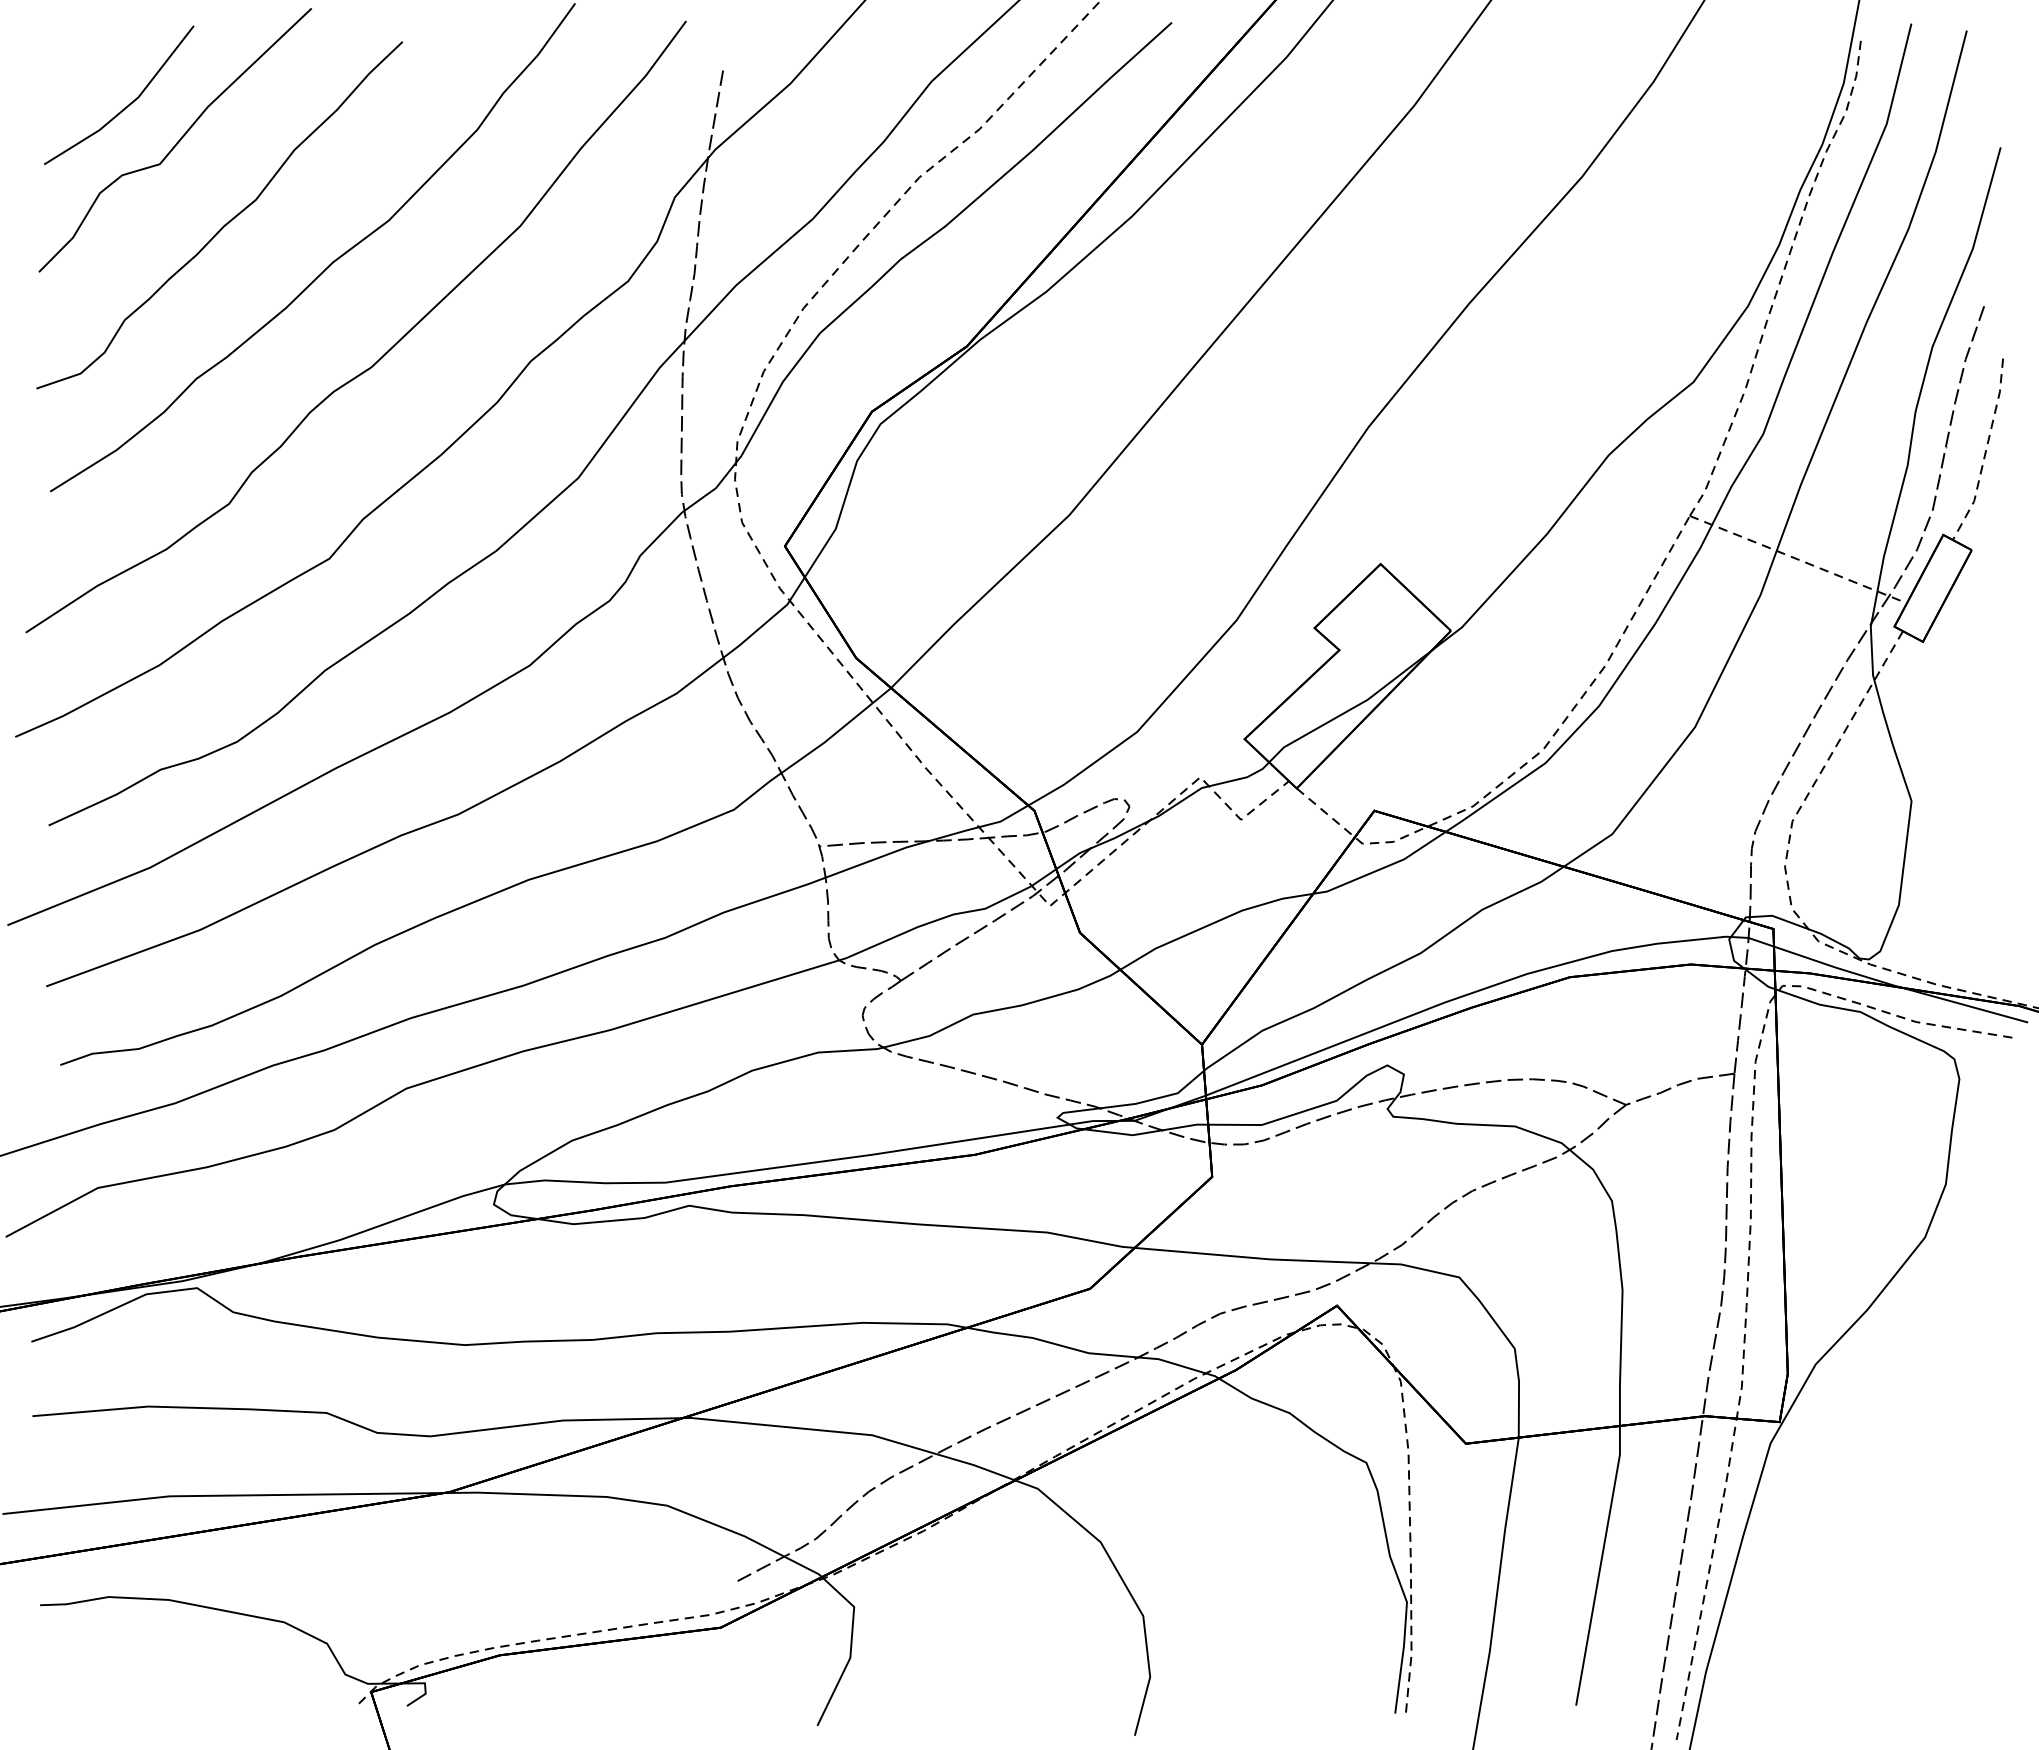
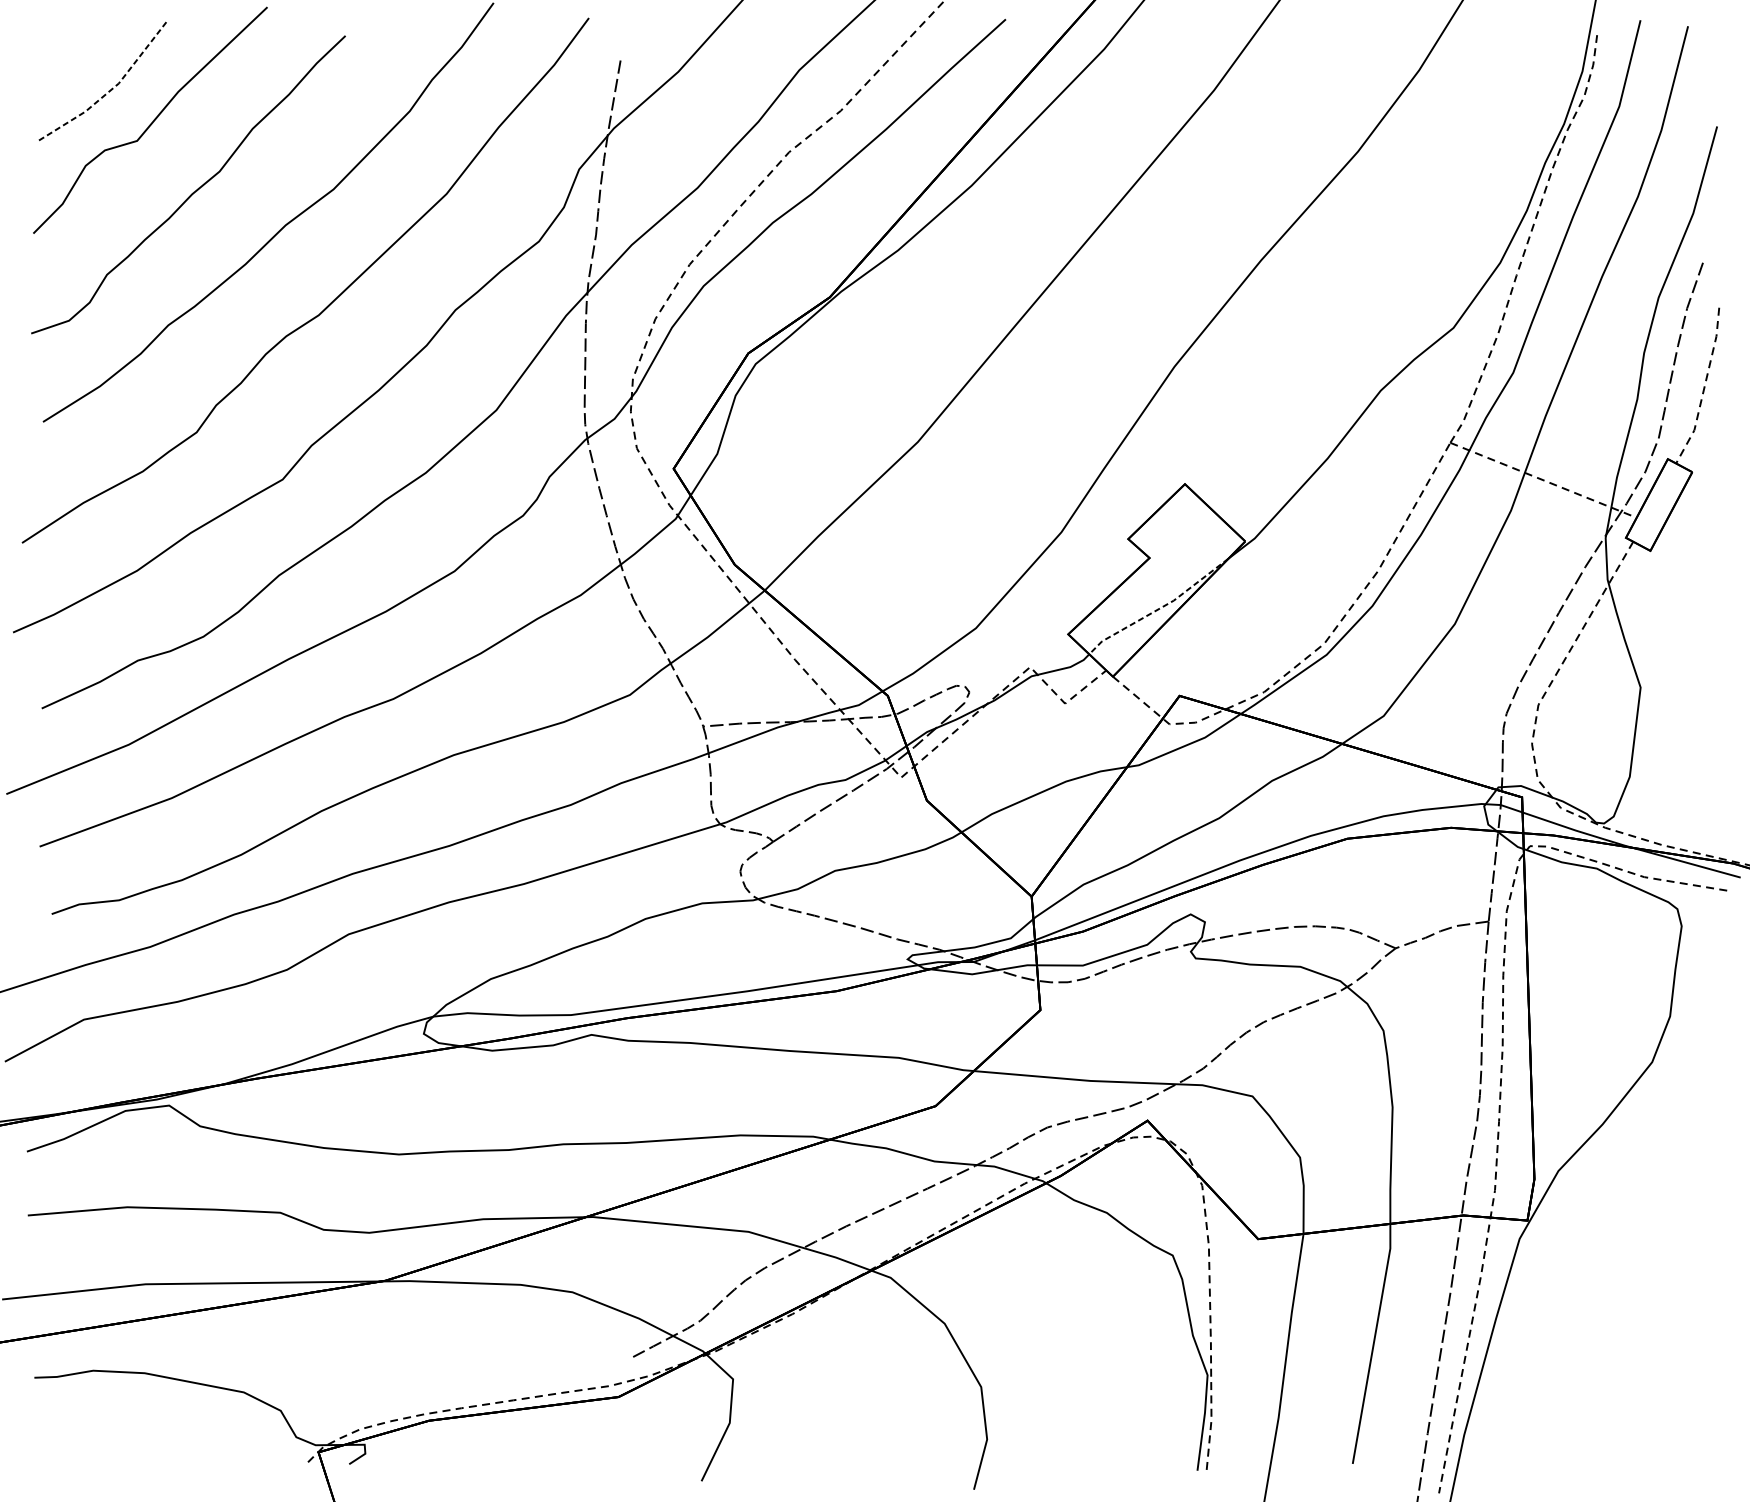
line: (128, 105) -> (110, 90), solid -> dashed
line: (1351, 709) -> (1159, 608), solid -> dashed

